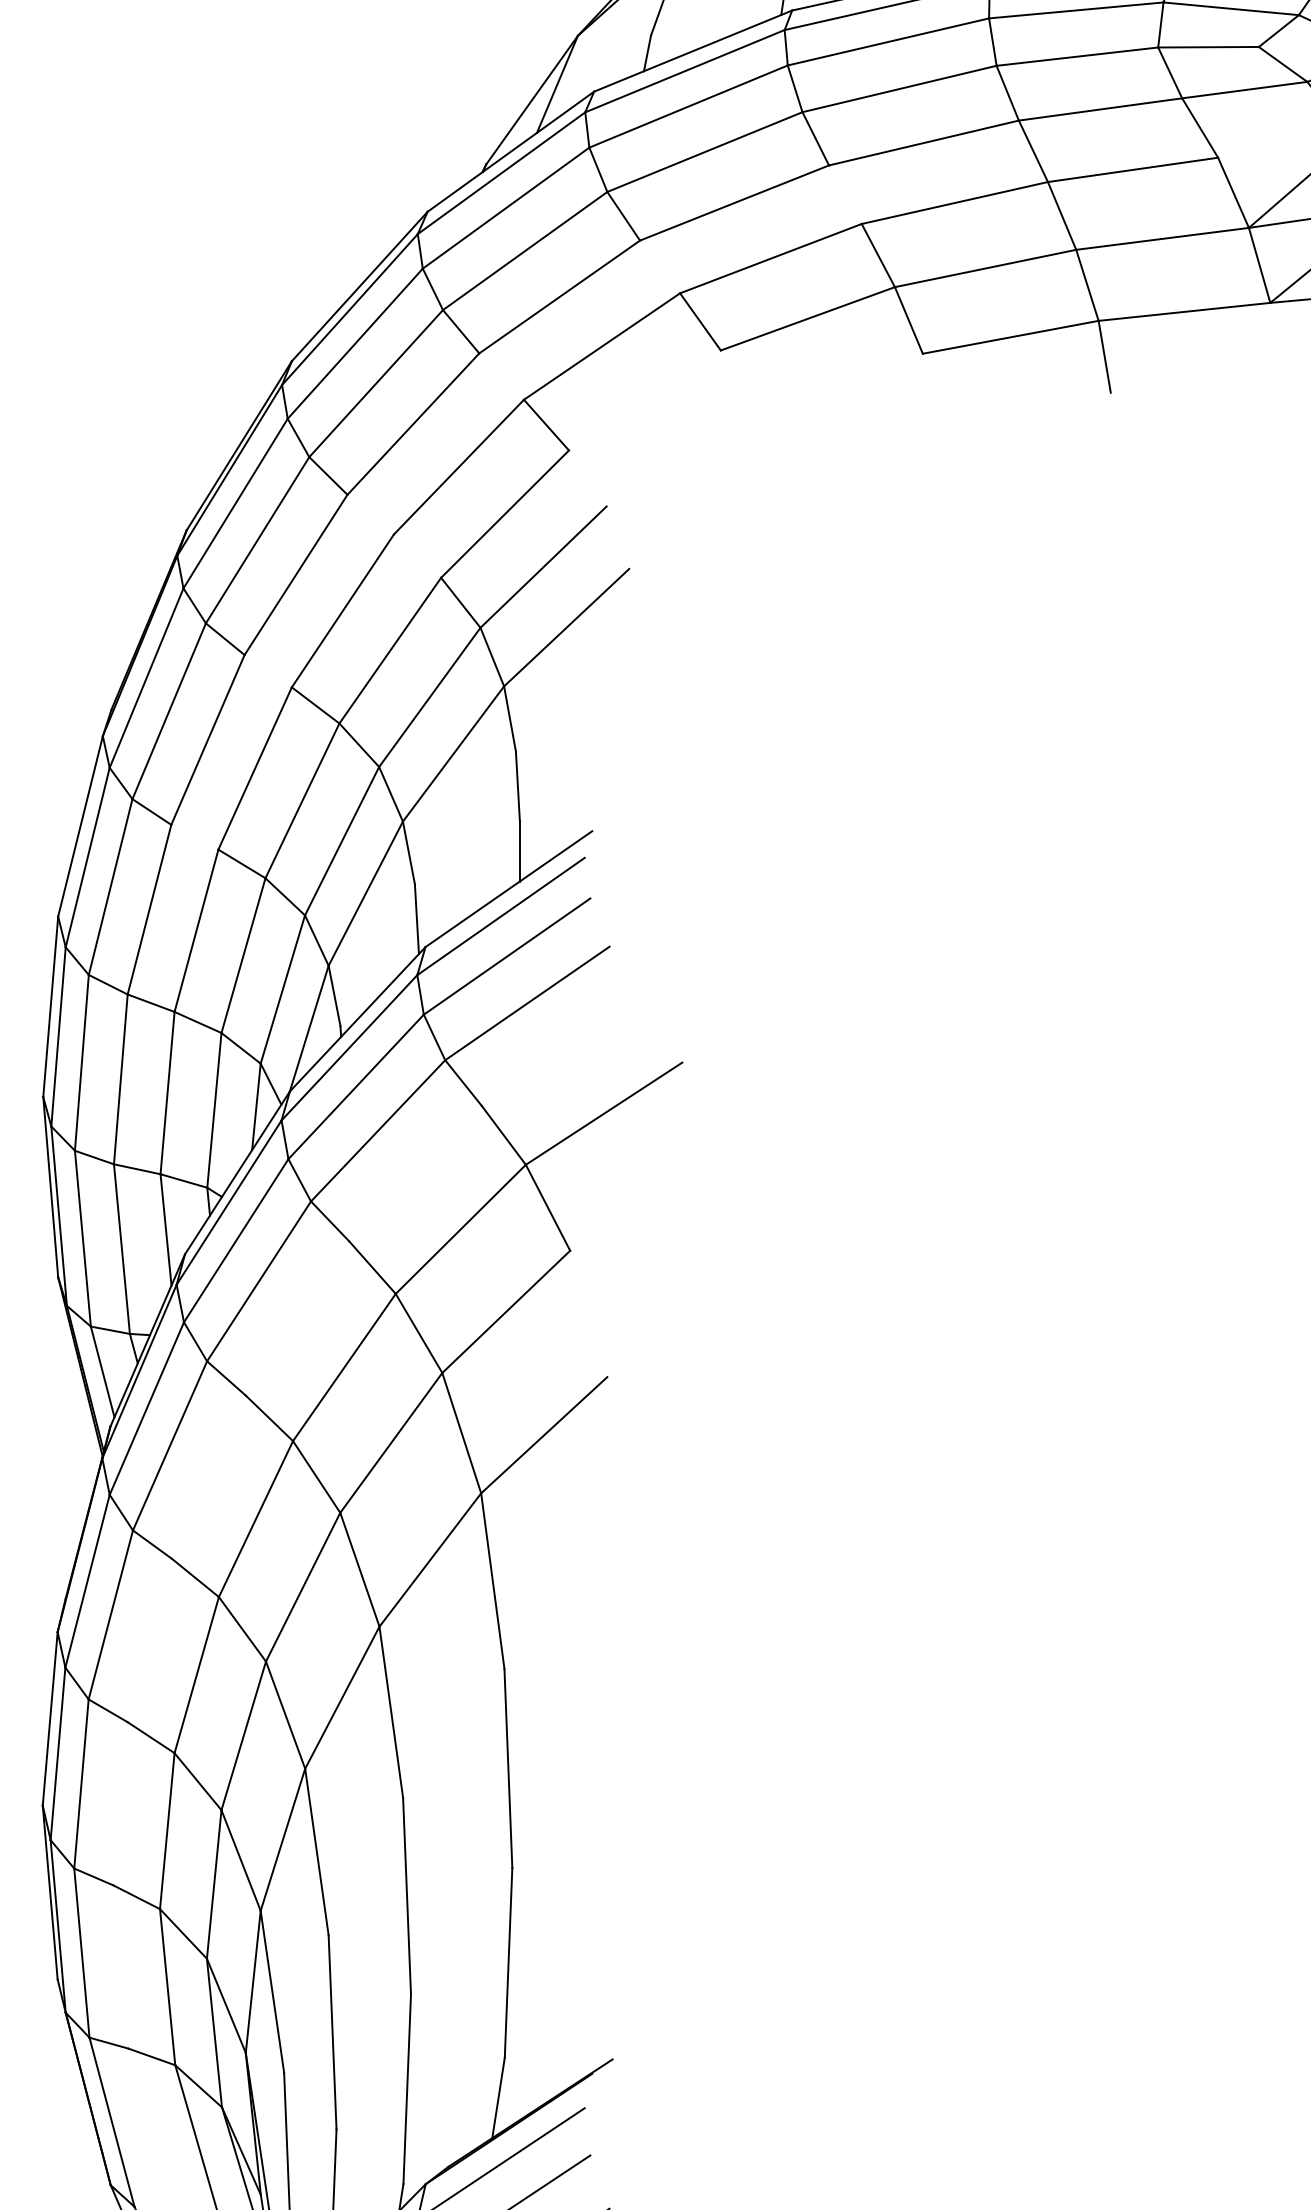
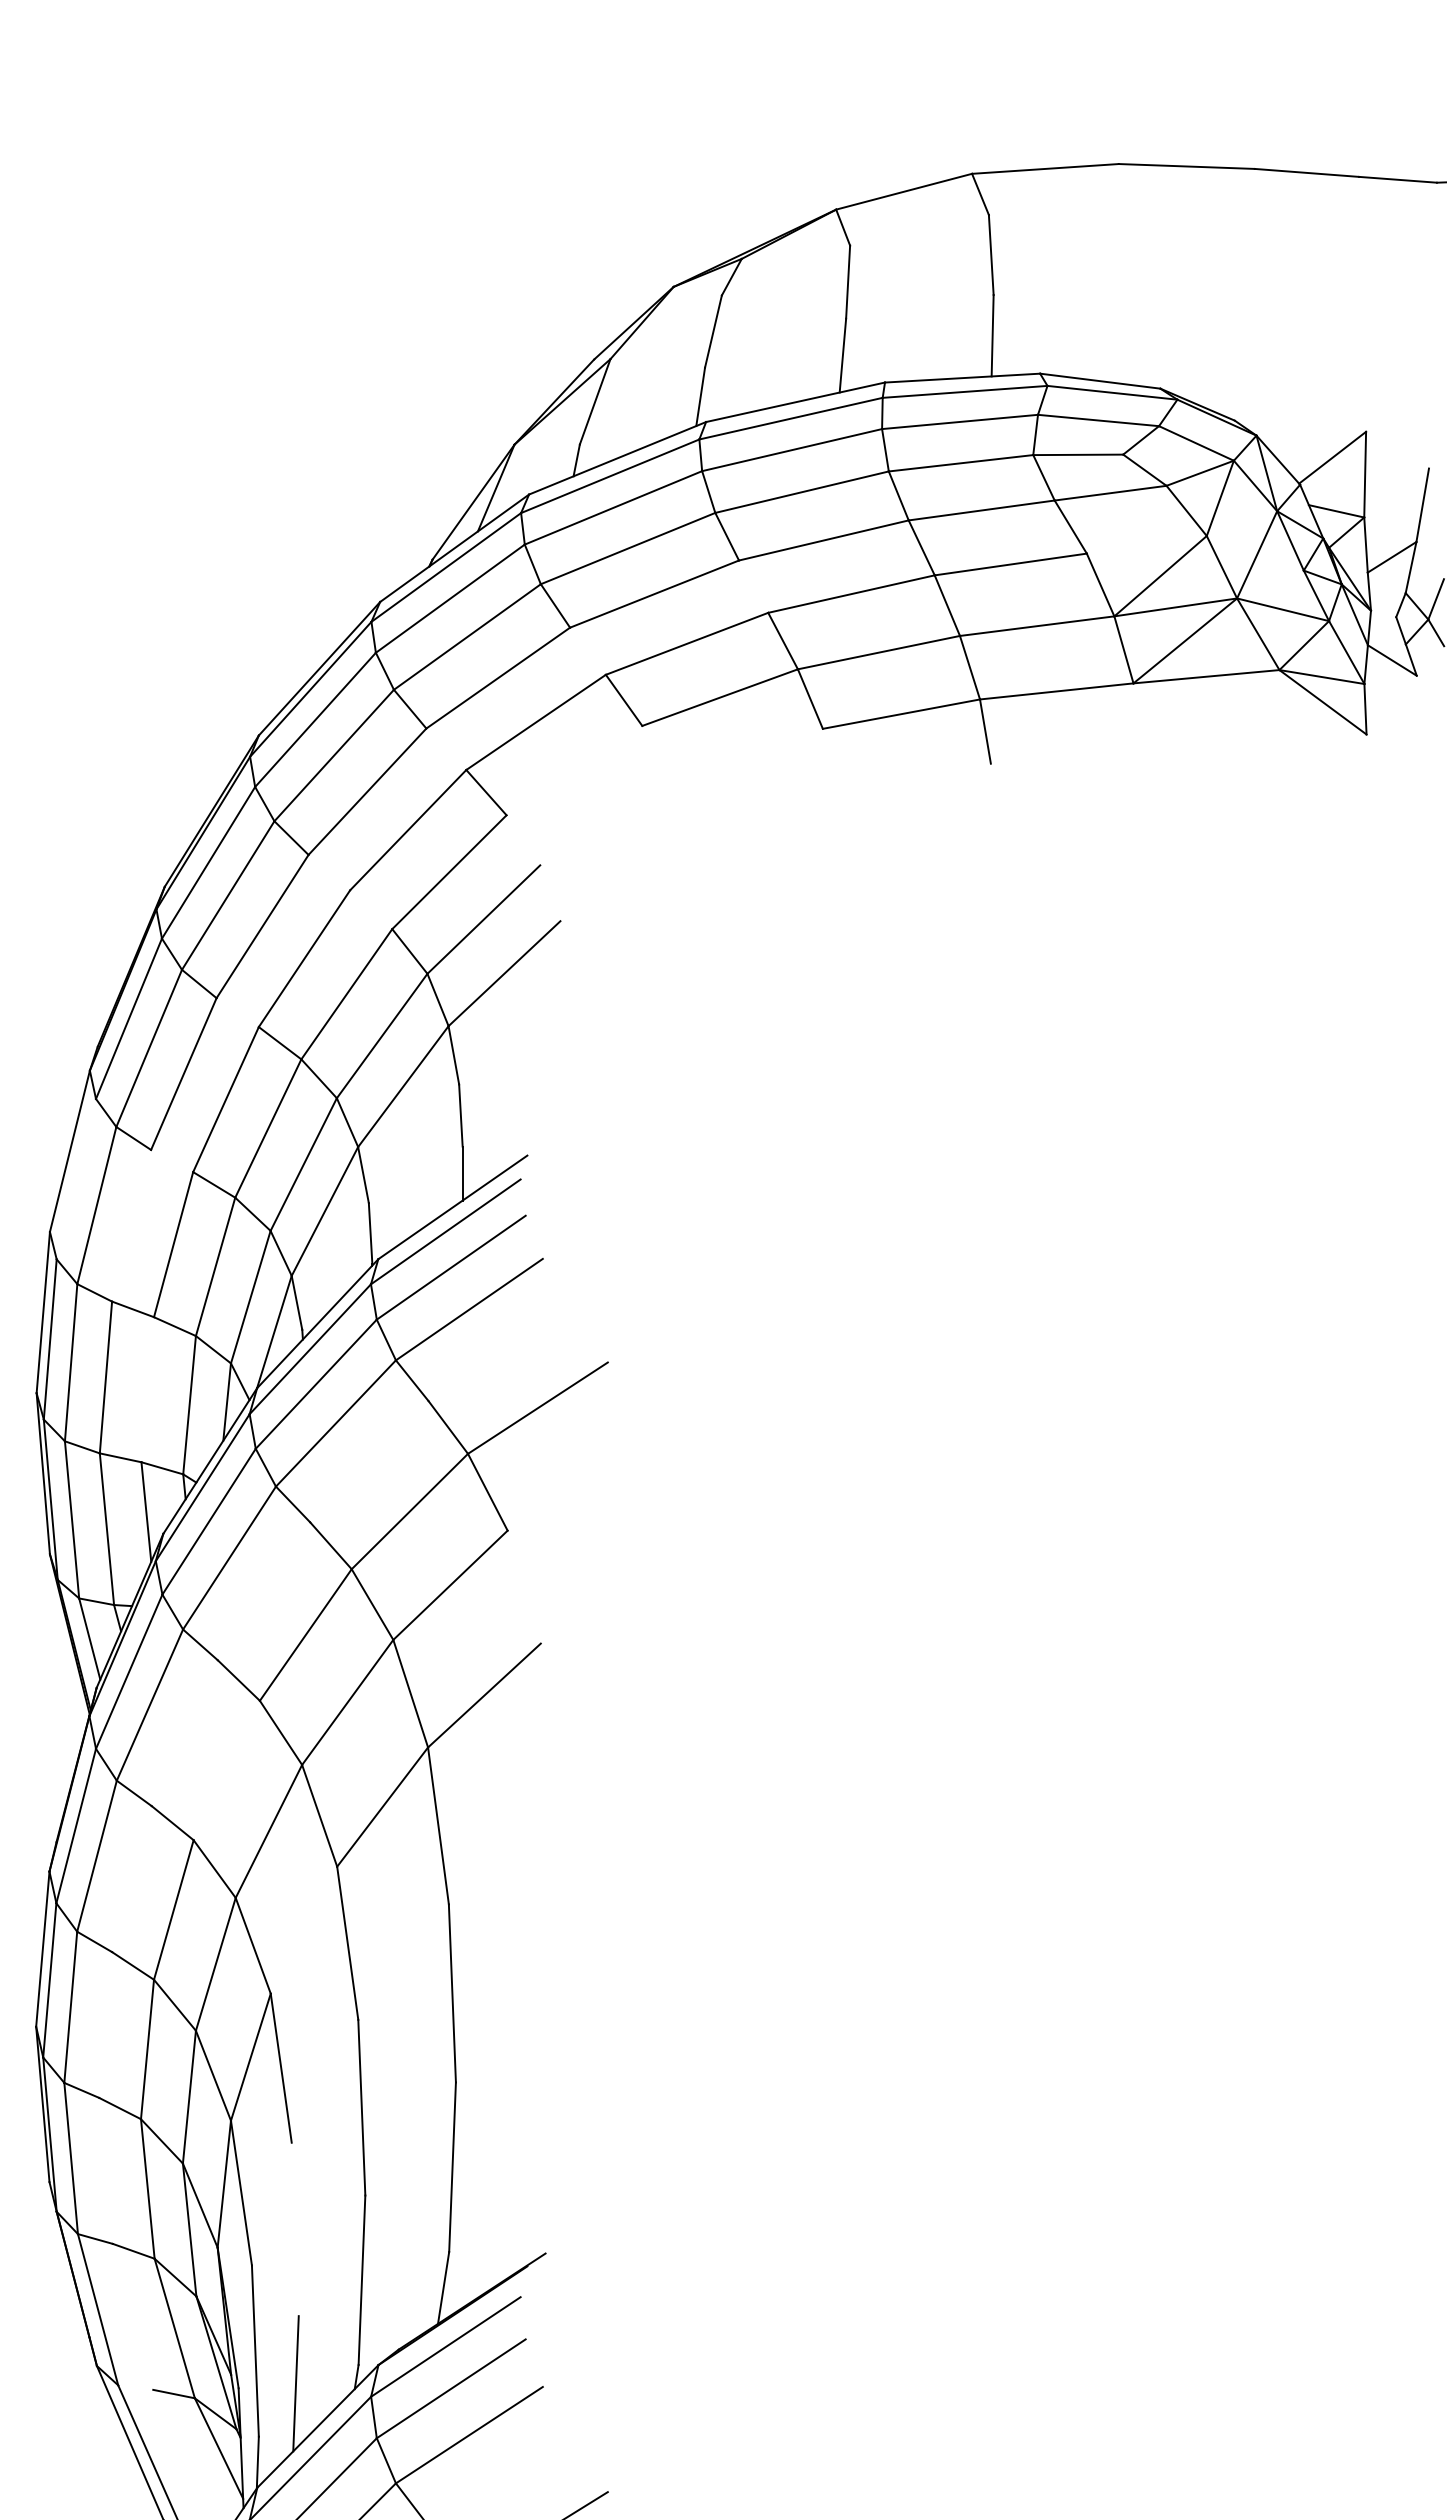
line: (87, 857) -> (76, 1179), removed
line: (149, 909) -> (131, 1225), removed
line: (167, 1092) -> (147, 1389), removed
line: (255, 1519) -> (226, 1770), removed
line: (341, 1696) -> (303, 1929), removed
line: (331, 2032) -> (294, 2229), removed

